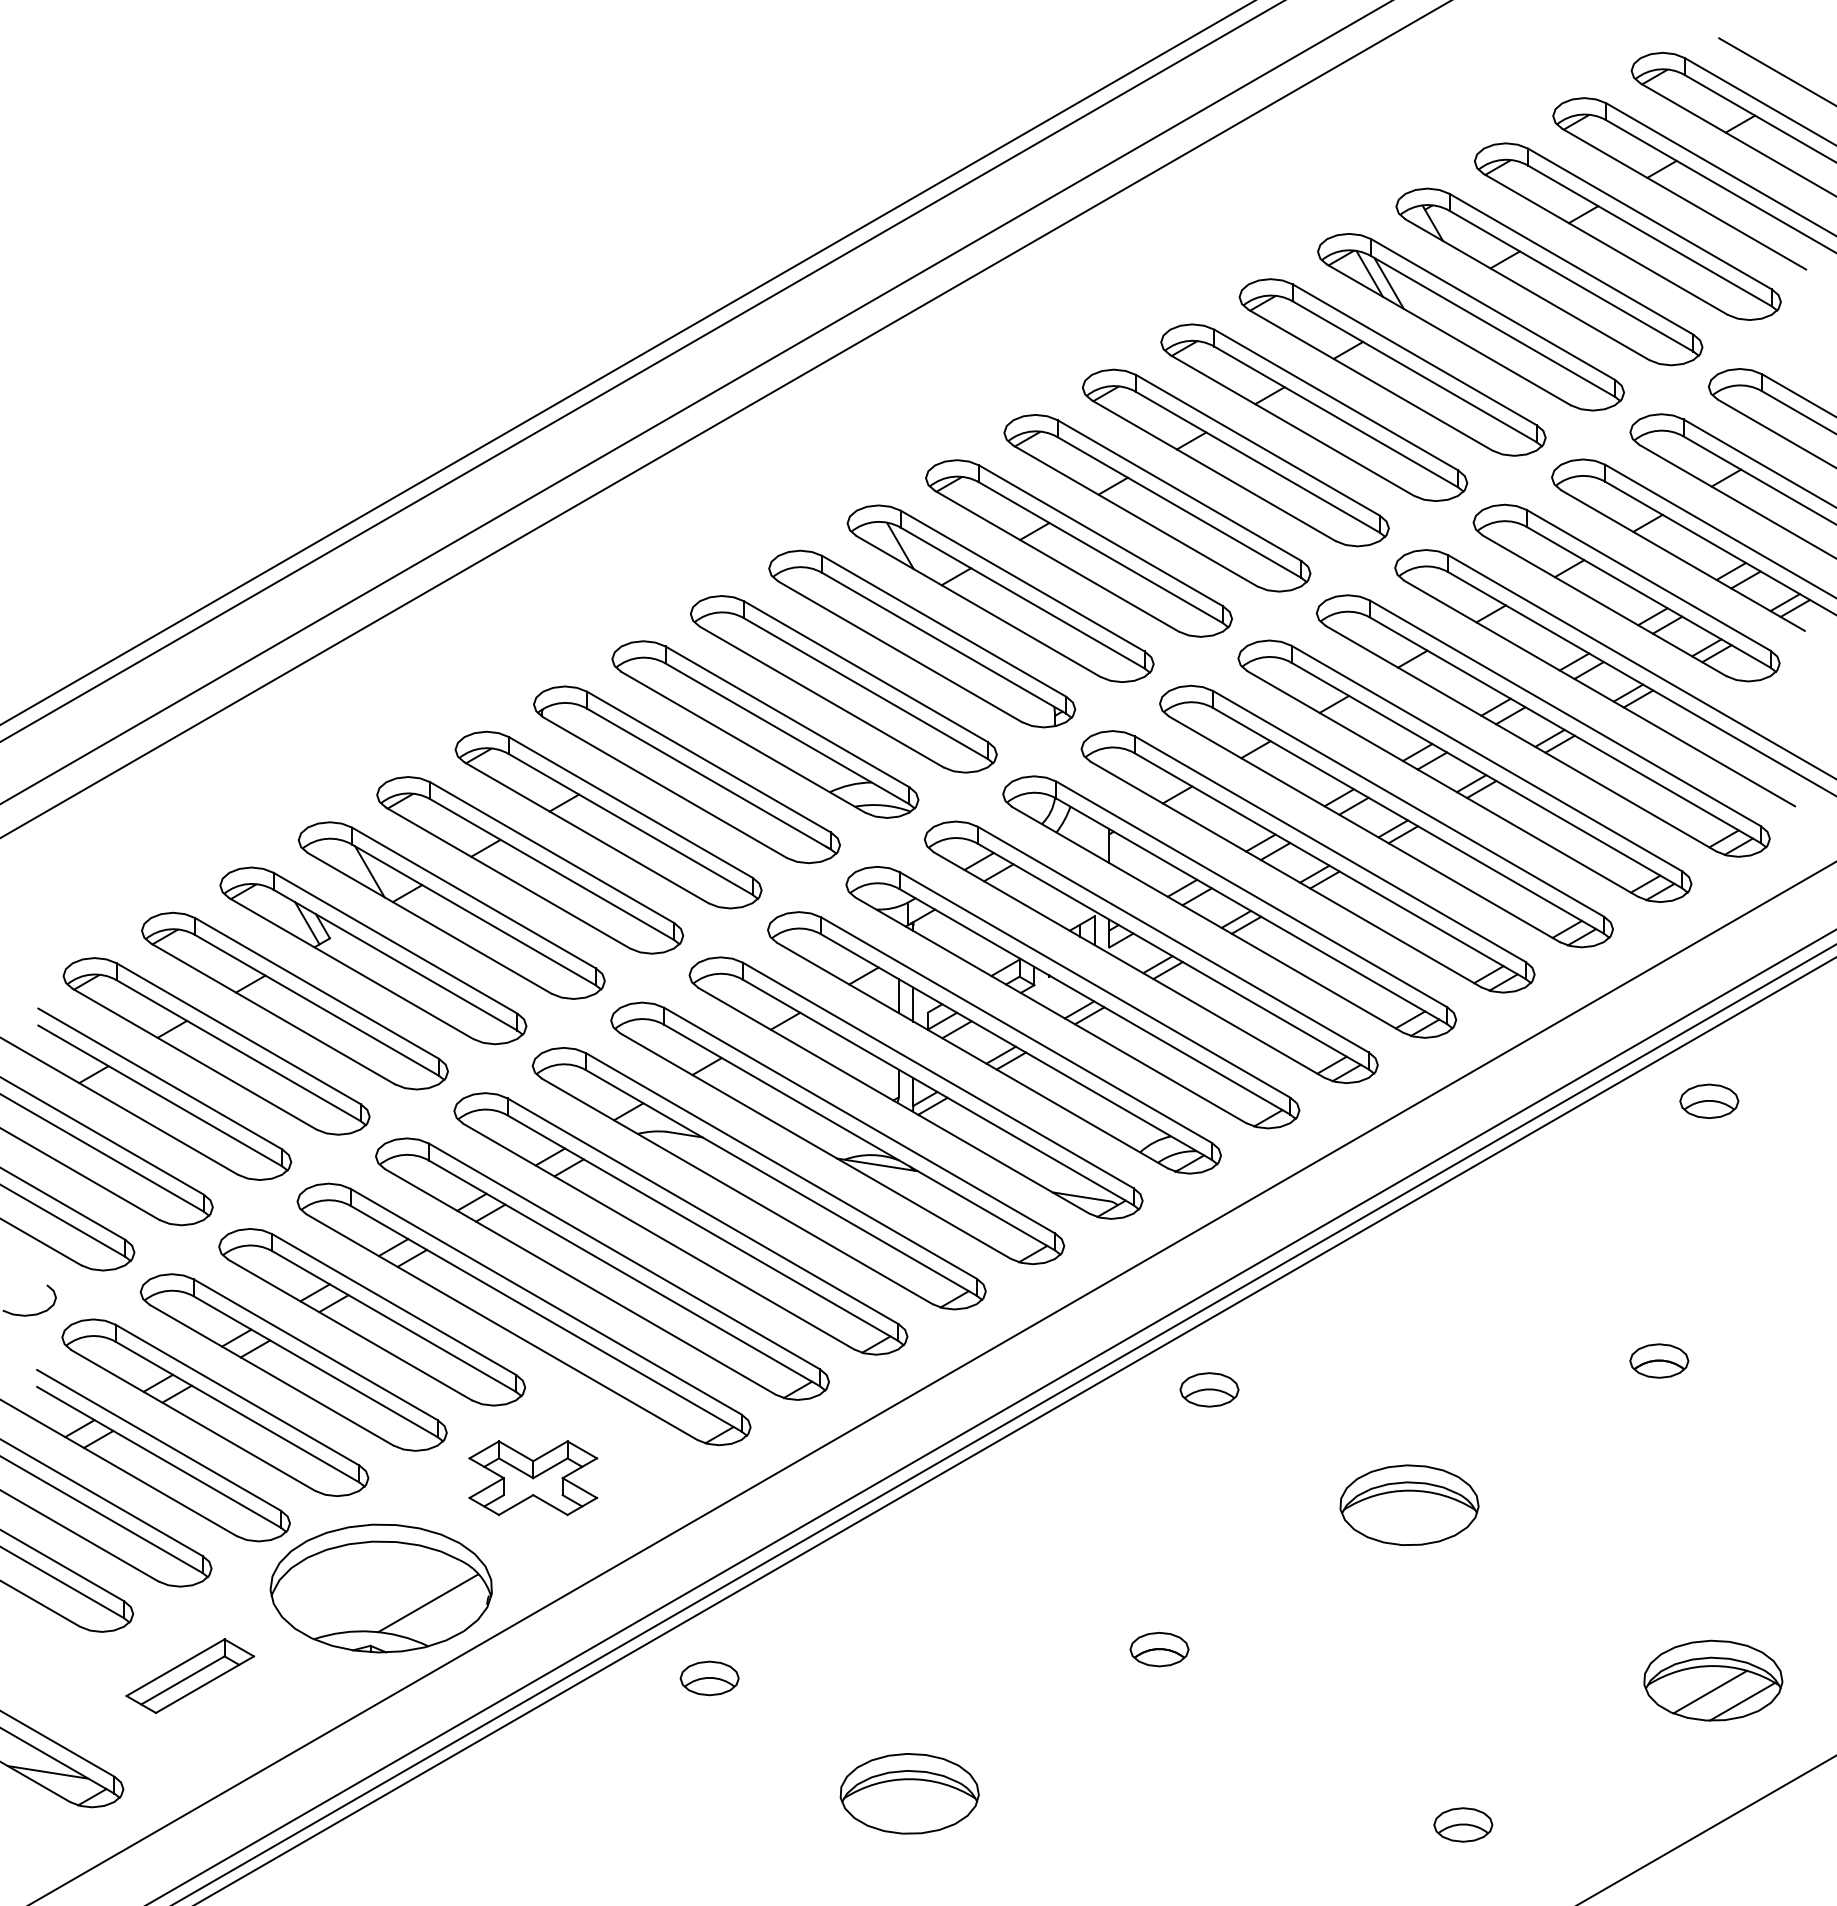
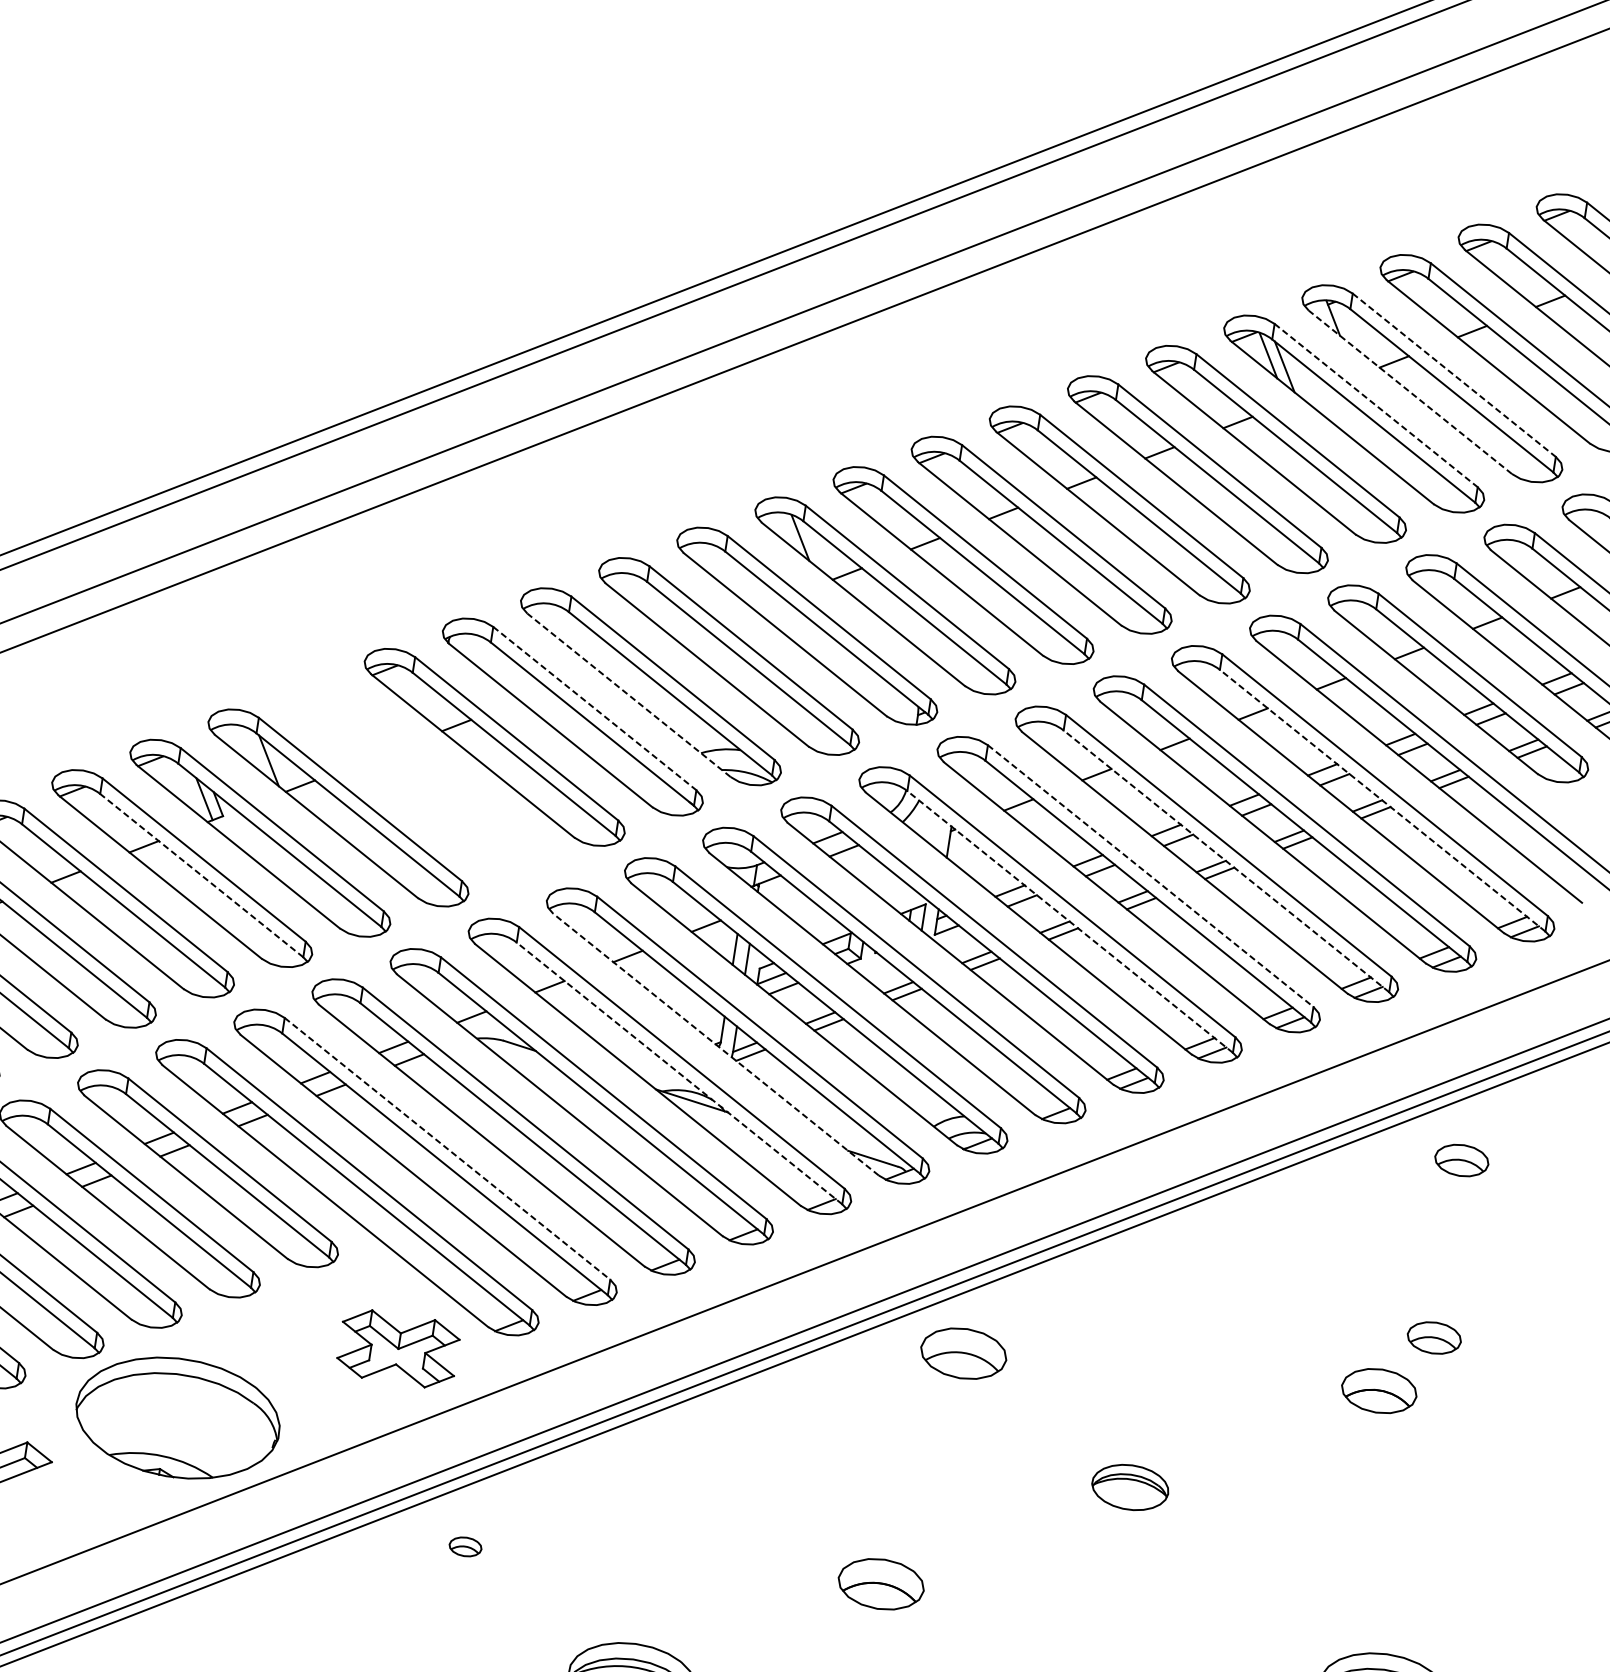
line: (1571, 264) -> (1454, 375), solid -> dashed
line: (1527, 289) -> (1410, 392), solid -> dashed
line: (1493, 309) -> (1376, 405), solid -> dashed
line: (1565, 730) -> (1382, 800), solid -> dashed
line: (743, 742) -> (629, 695), solid -> dashed
line: (709, 762) -> (595, 708), solid -> dashed
line: (1408, 820) -> (1226, 861), solid -> dashed
line: (1330, 849) -> (1150, 876), solid -> dashed
part: (530, 865) -> (416, 777), removed
line: (1251, 911) -> (1069, 922), solid -> dashed
line: (317, 1005) -> (202, 875), solid -> dashed
line: (894, 1100) -> (716, 1044), solid -> dashed
line: (859, 1137) -> (679, 1073), solid -> dashed
line: (624, 1256) -> (447, 1148), solid -> dashed
part: (1709, 1294) -> (1434, 1337), added
part: (1659, 1360) -> (1379, 1390), size x1.4
part: (1209, 1389) -> (963, 1353), size x1.6
part: (533, 1478) -> (398, 1349), moved
part: (1409, 1504) -> (1130, 1486), size x0.6
line: (428, 1603) -> (219, 1438), removed
part: (1159, 1649) -> (881, 1584), size x1.6
part: (709, 1678) -> (465, 1546), size x0.6

